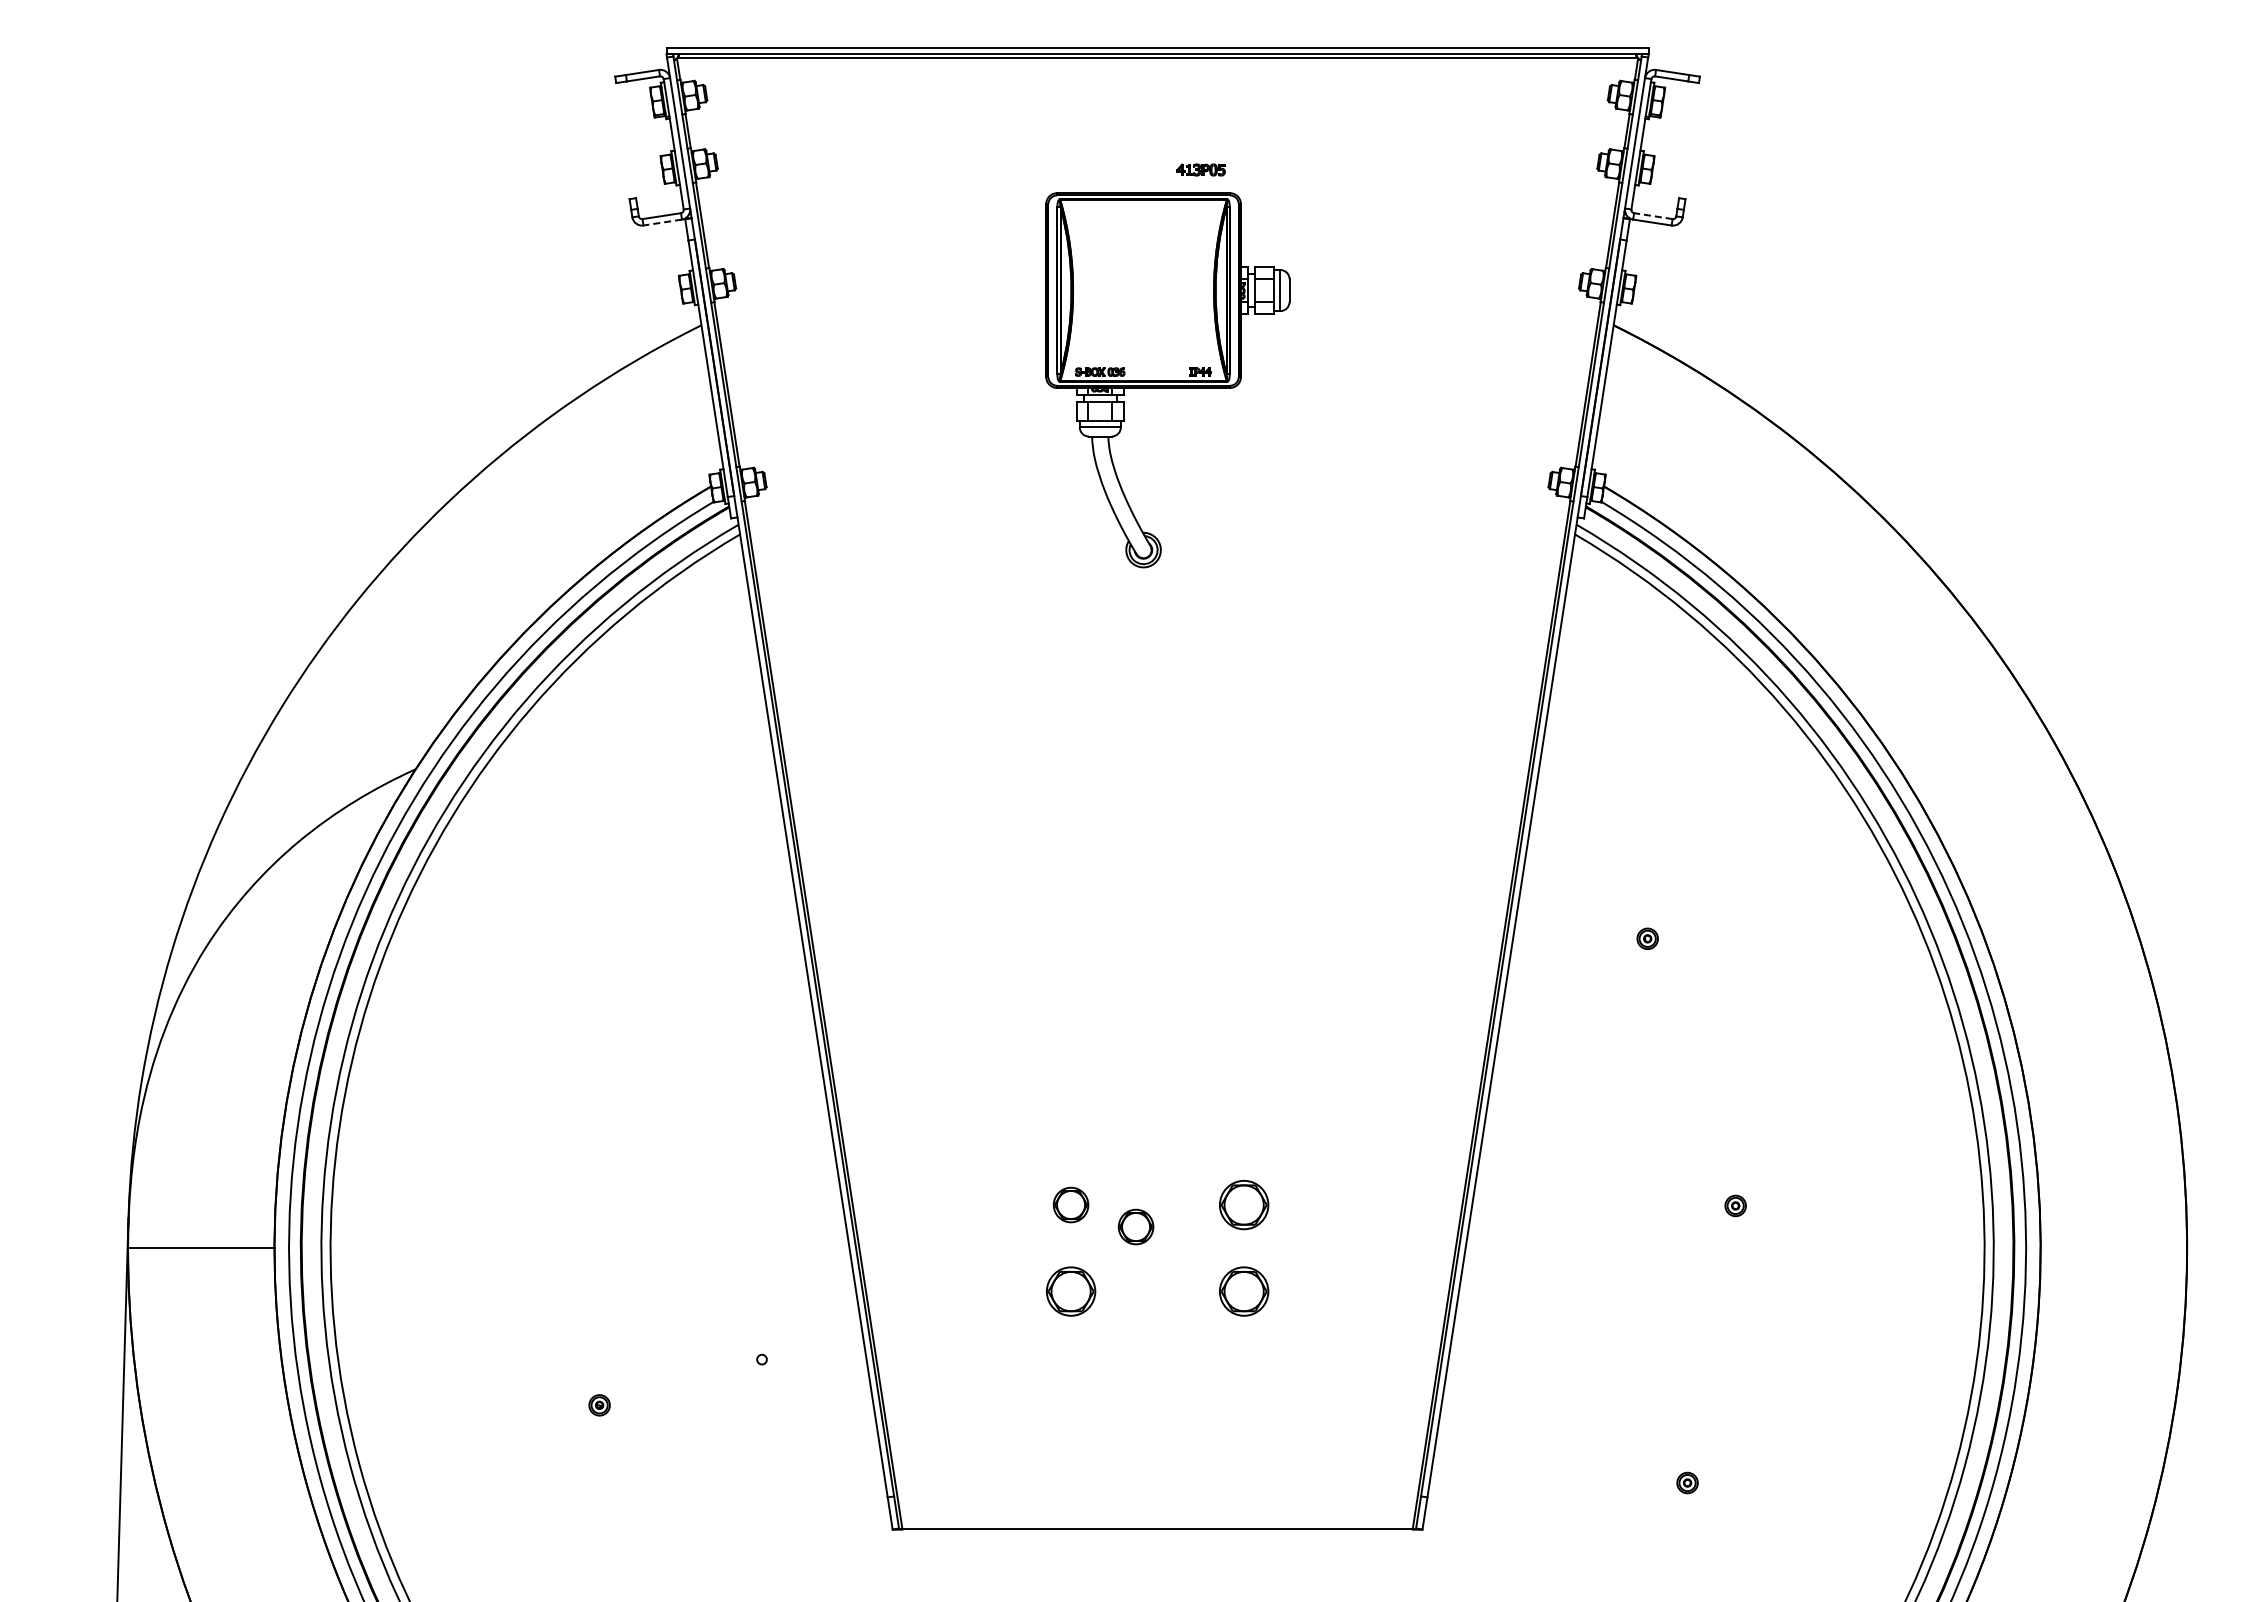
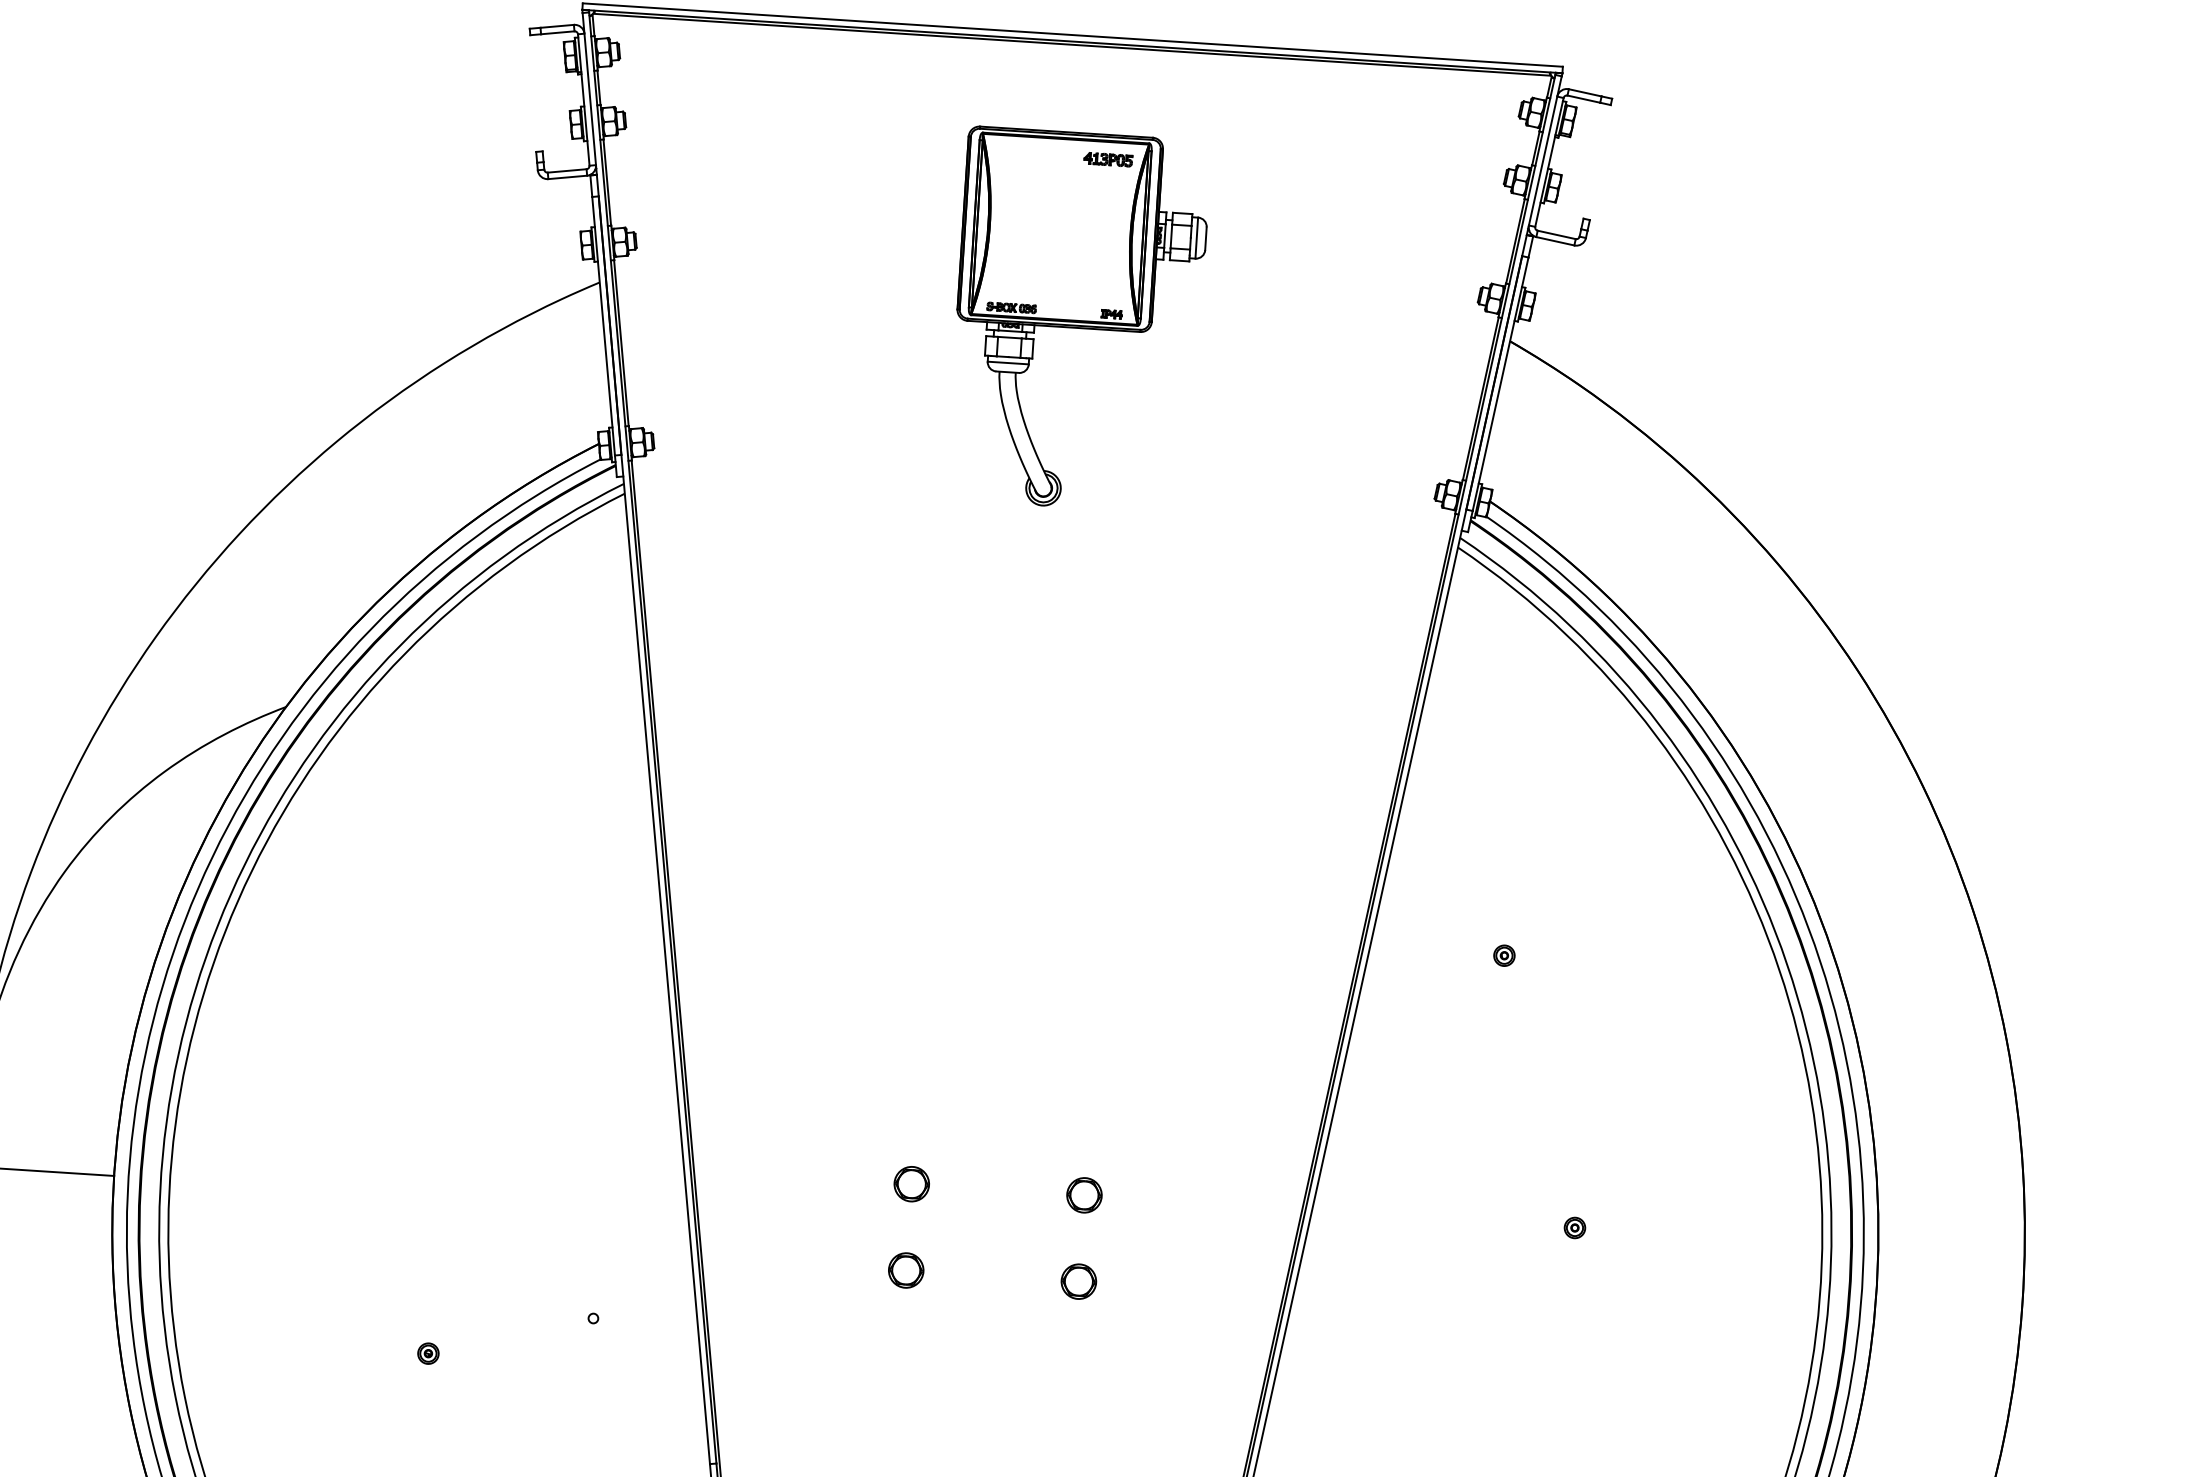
line: (1652, 216) -> (1555, 235), dashed -> solid
line: (662, 222) -> (567, 177), dashed -> solid
part: (1167, 380) -> (1078, 320), moved
part: (1243, 1204) -> (1083, 1194), size x0.71
part: (1135, 1226) -> (974, 1209), removed
part: (1070, 1291) -> (905, 1270), size x0.71
part: (1243, 1291) -> (1078, 1281), size x0.71

